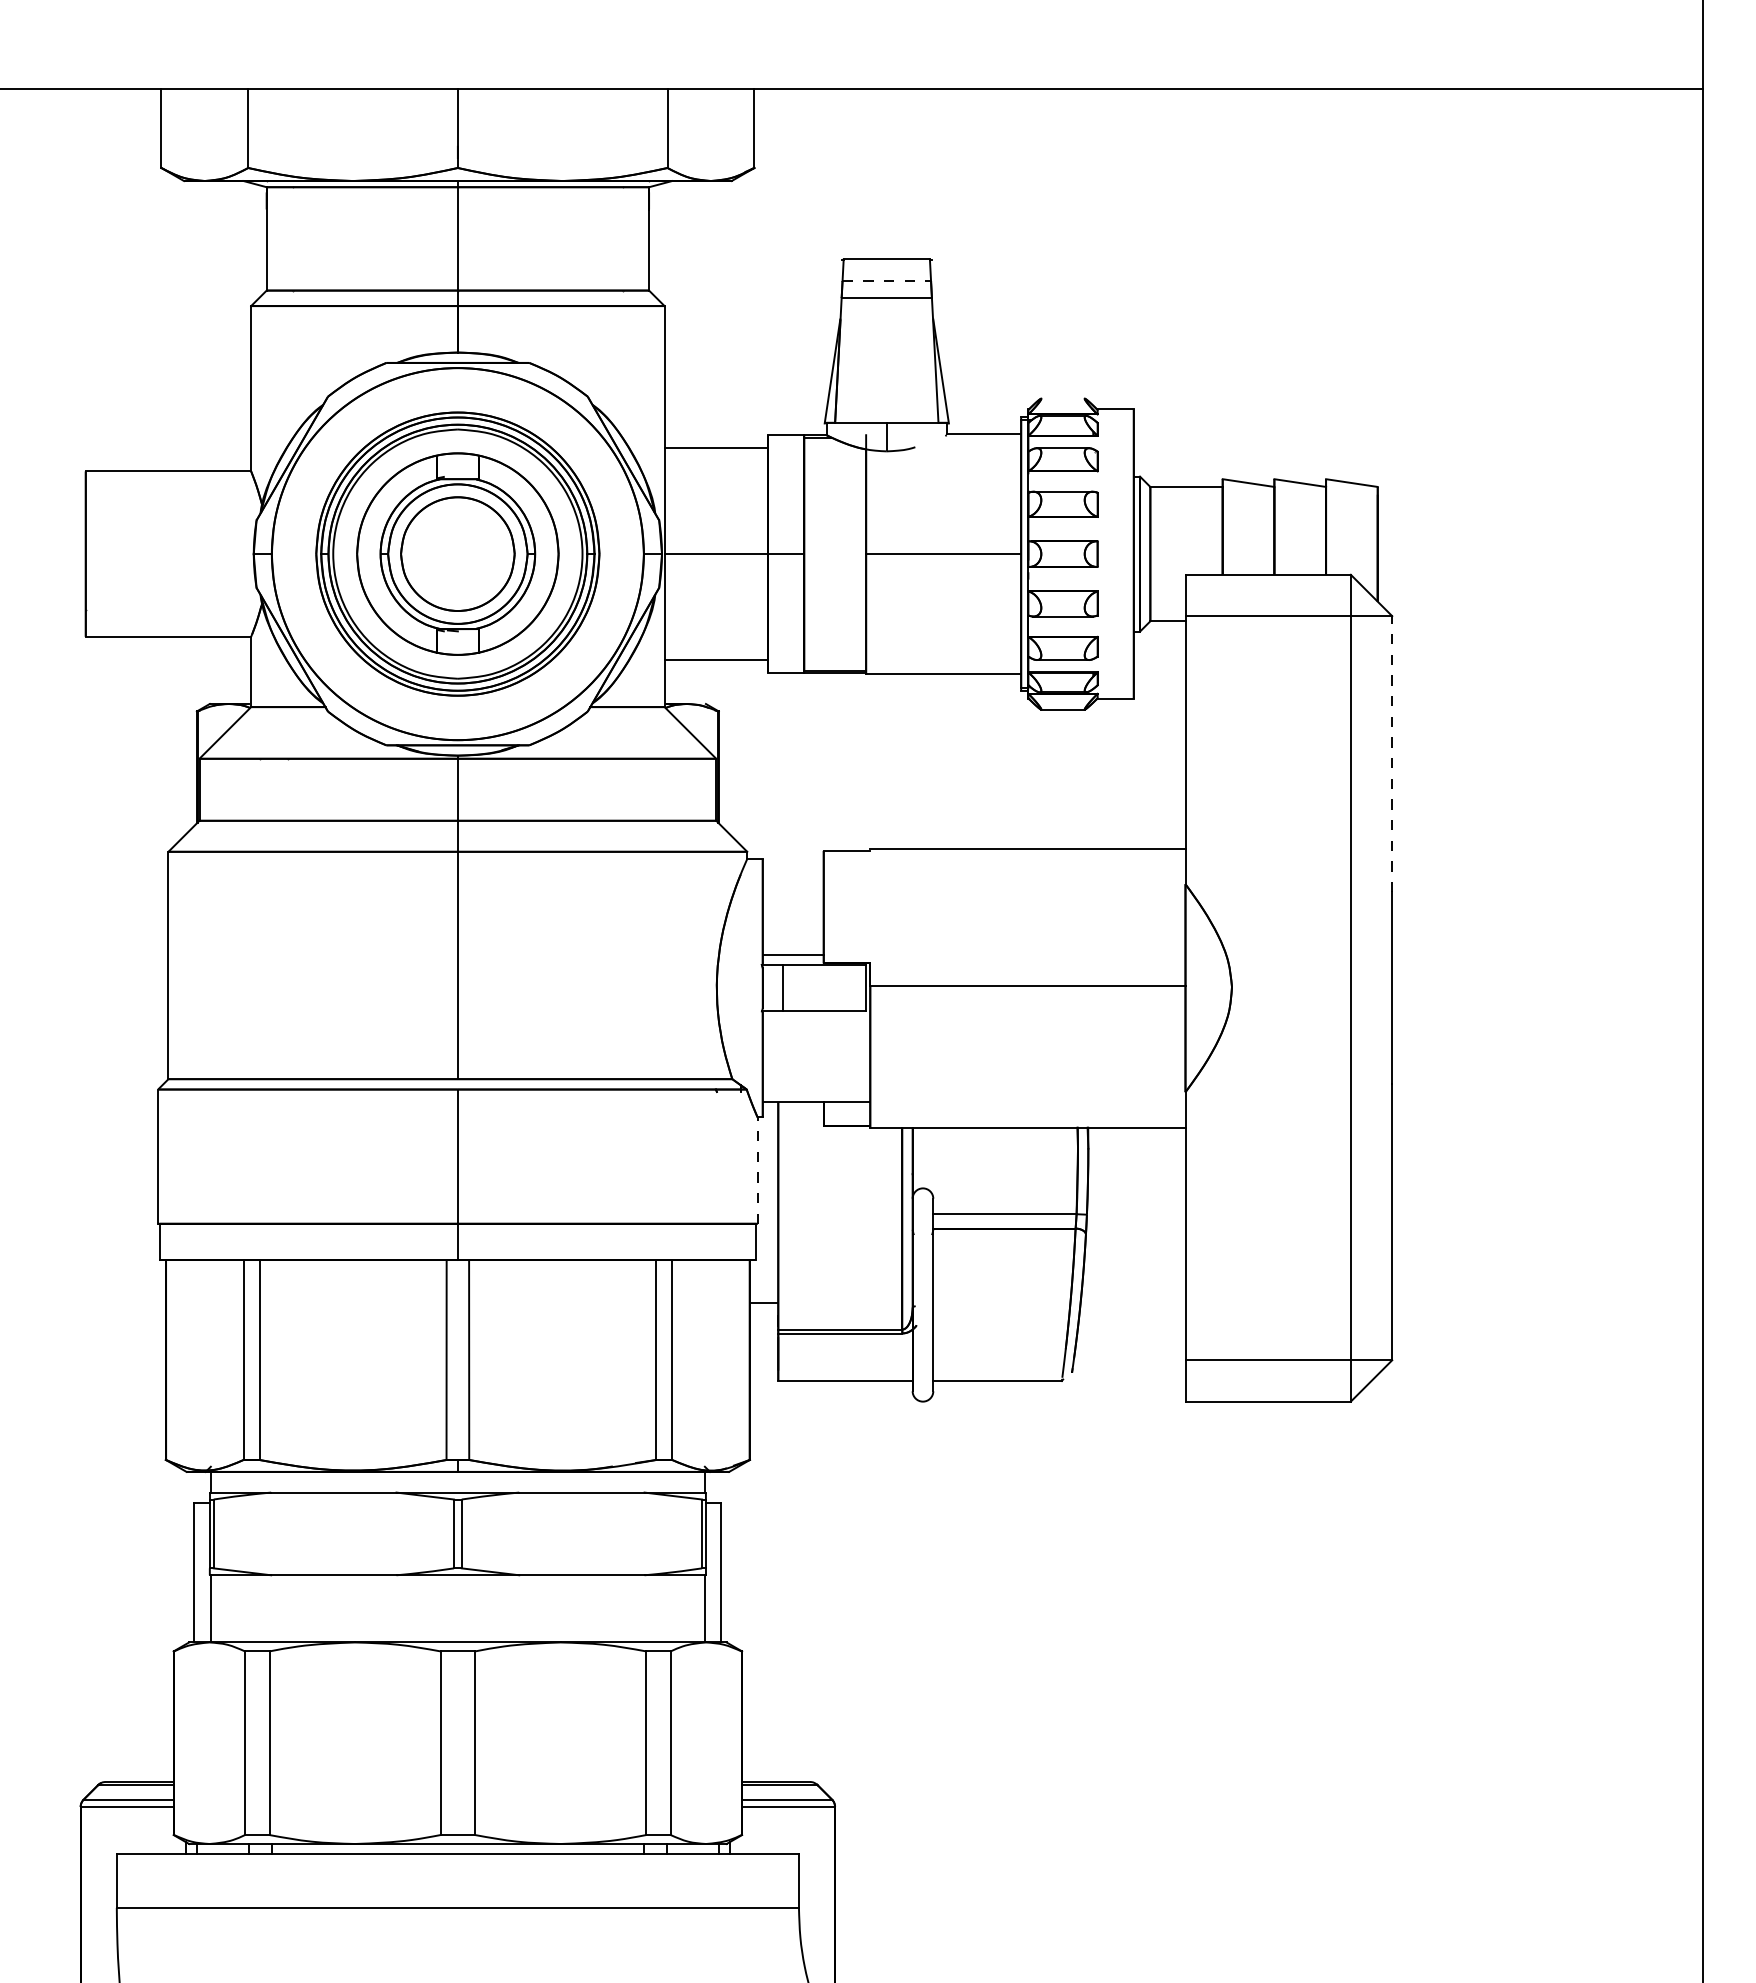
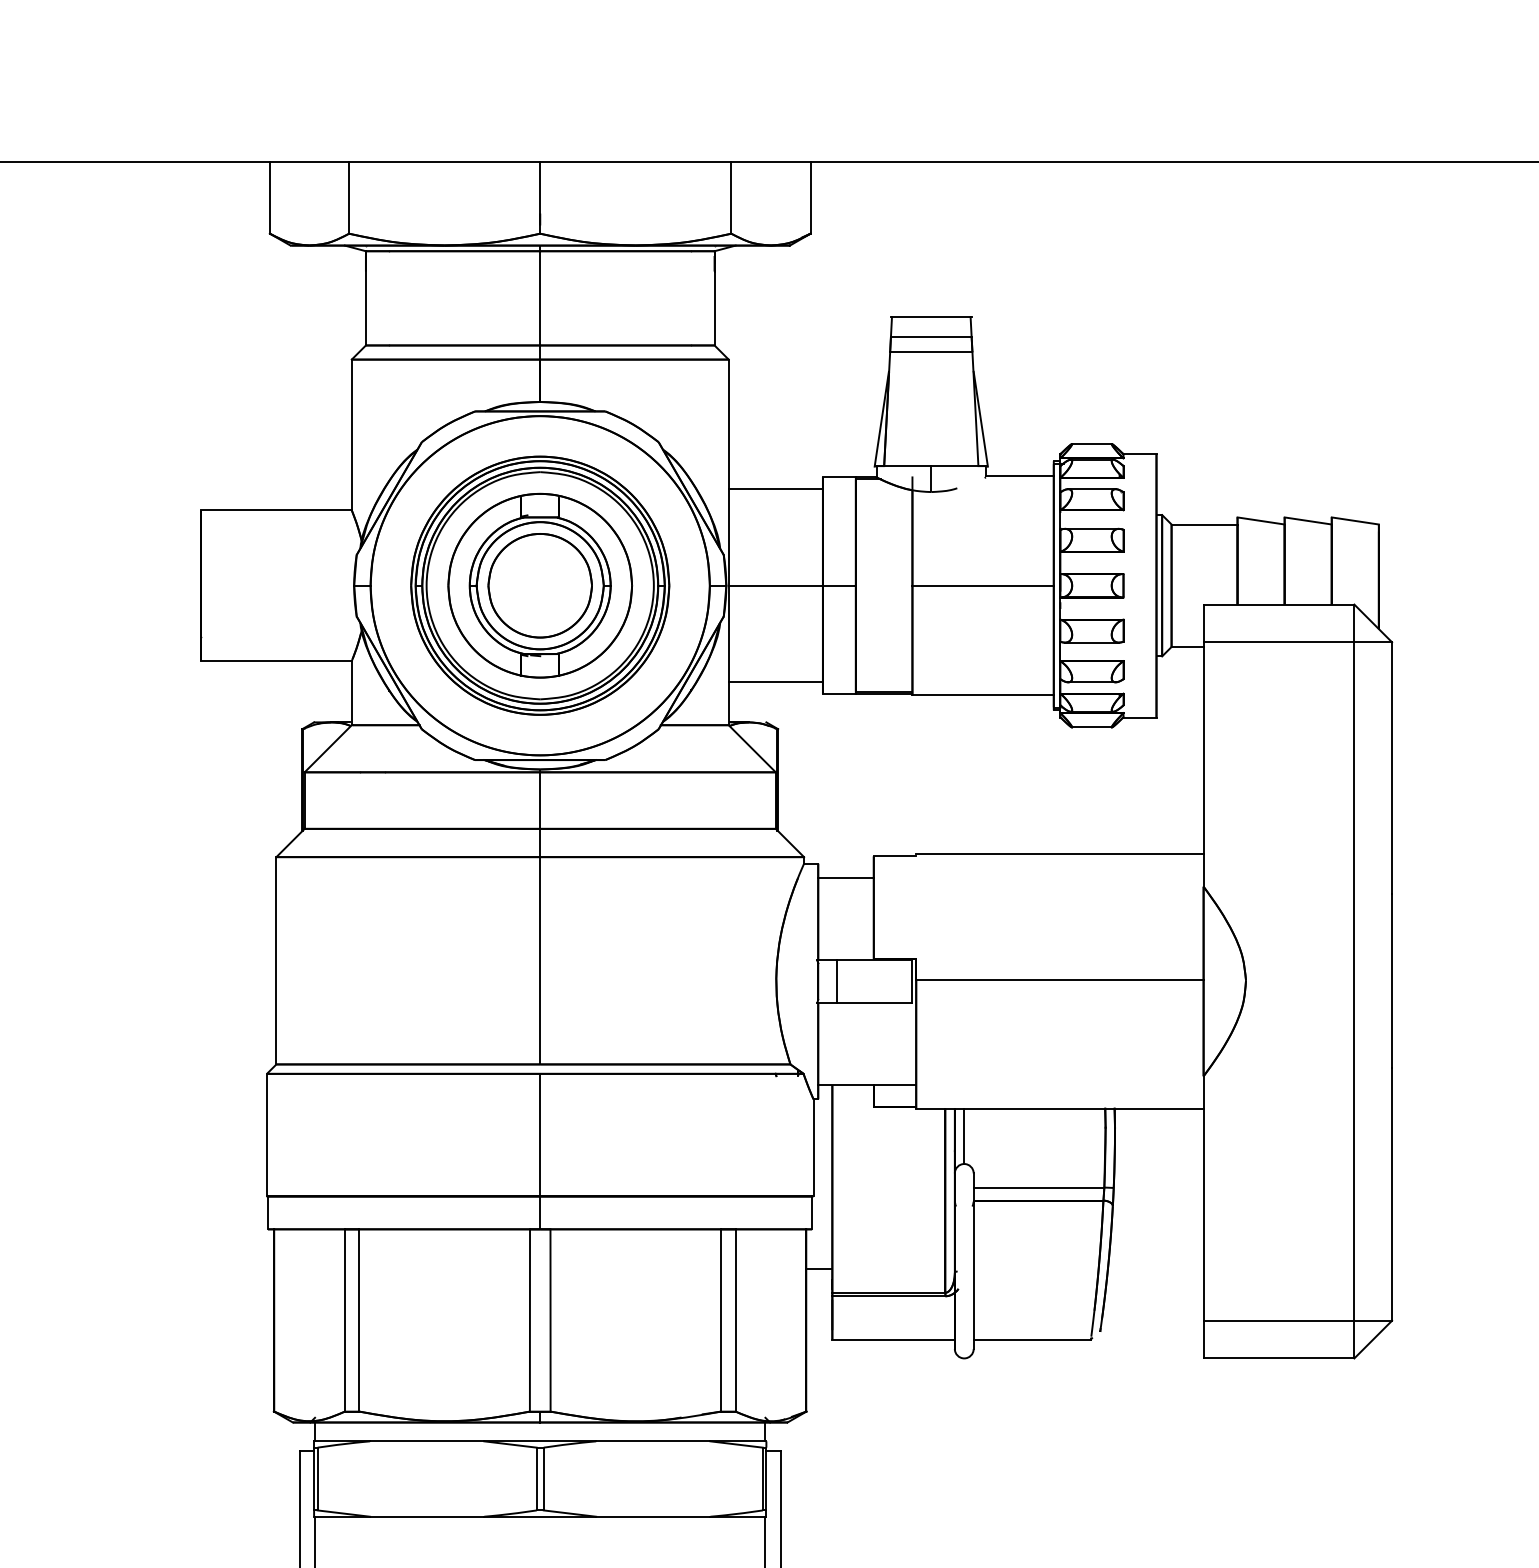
line: (887, 281) -> (931, 337), dashed -> solid
line: (1062, 398) -> (1091, 443), added
line: (1392, 753) -> (1392, 767), dashed -> solid
line: (792, 954) -> (845, 877), moved
line: (922, 1157) -> (963, 1135), added
line: (757, 1170) -> (813, 1147), dashed -> solid

